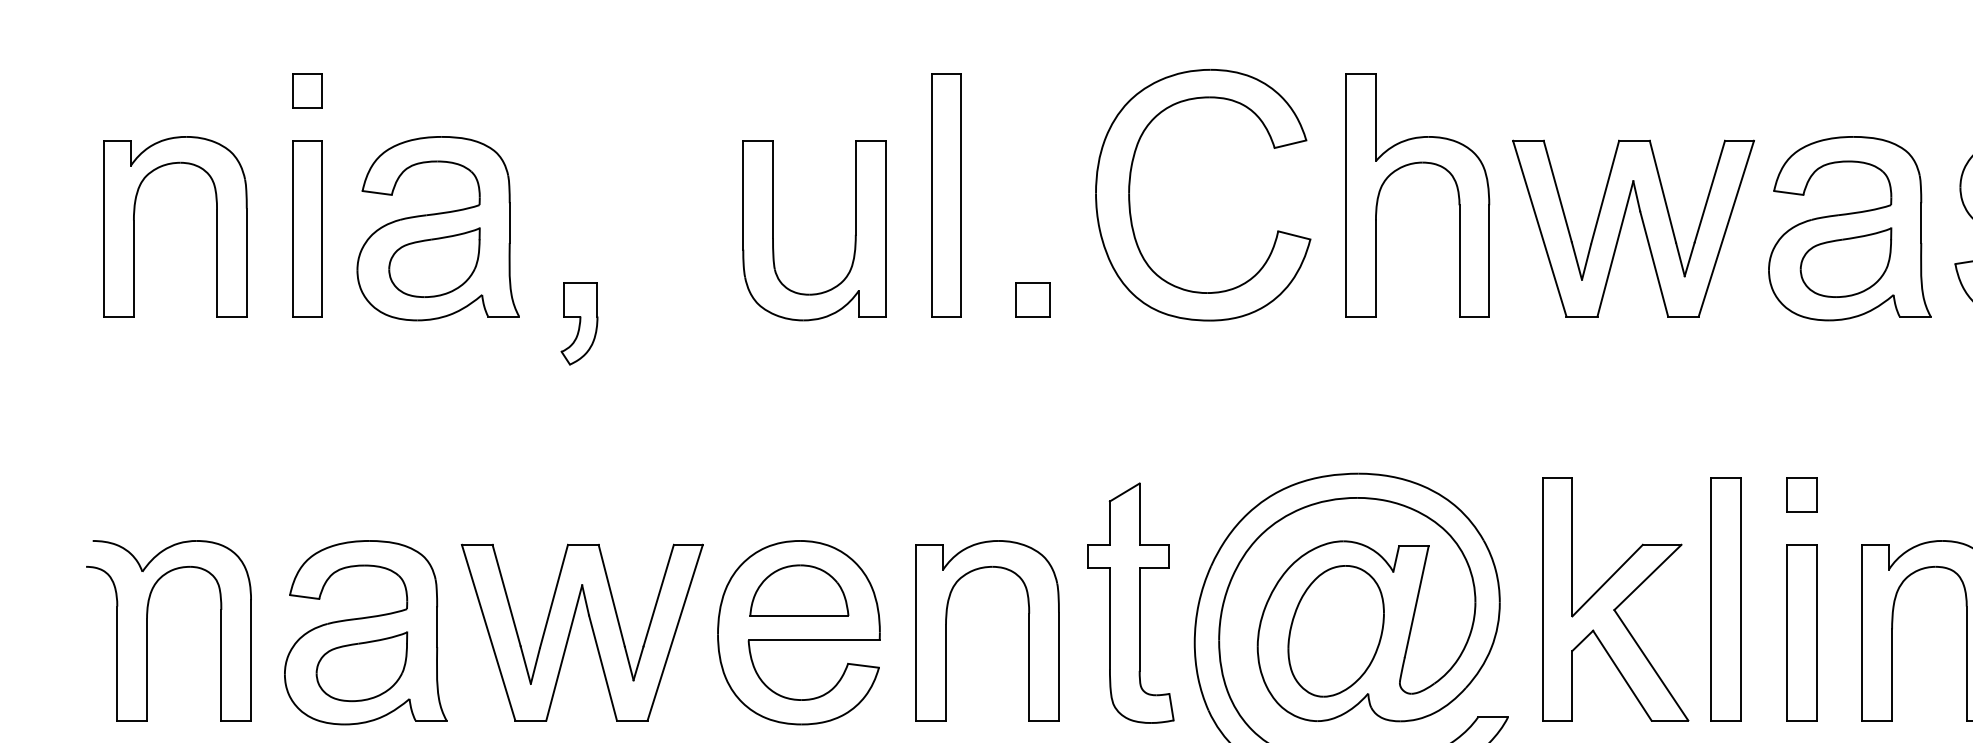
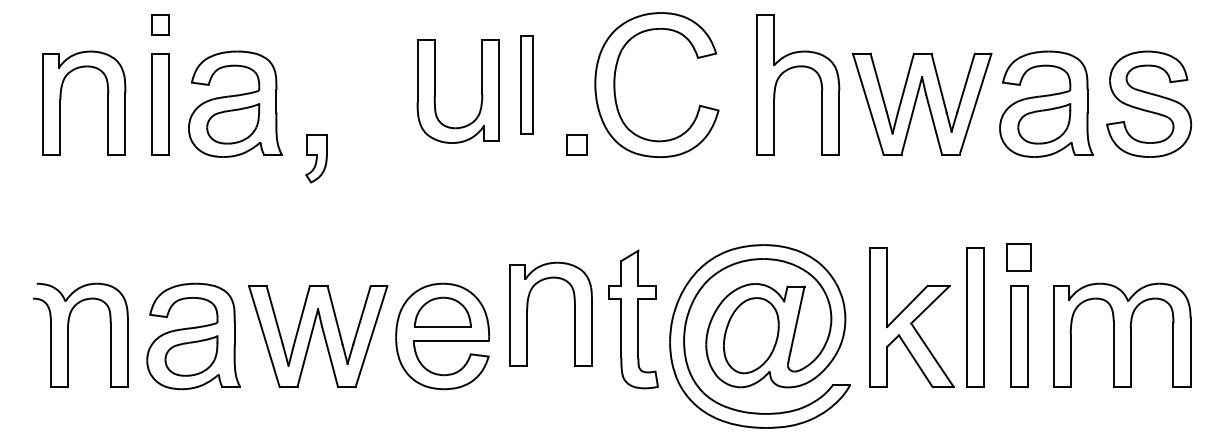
part: (946, 194) -> (527, 84), size x0.7
part: (1131, 194) -> (615, 84), moved
part: (774, 230) -> (435, 91), moved
part: (1802, 495) -> (1019, 257), size x1.4
part: (948, 622) -> (528, 309), moved

